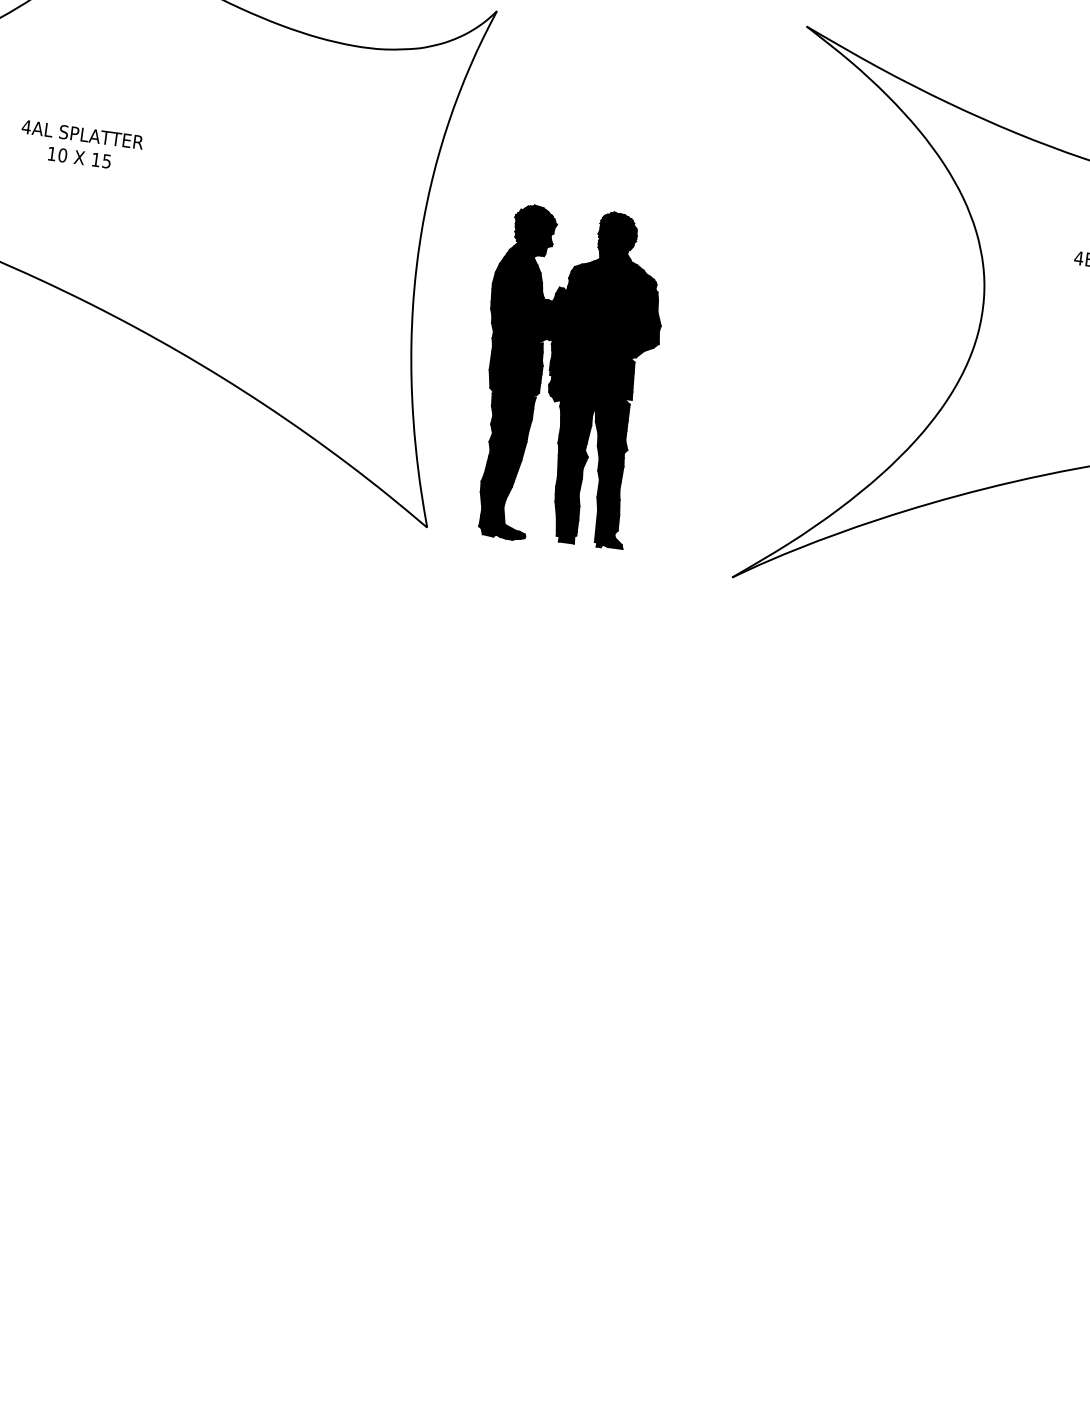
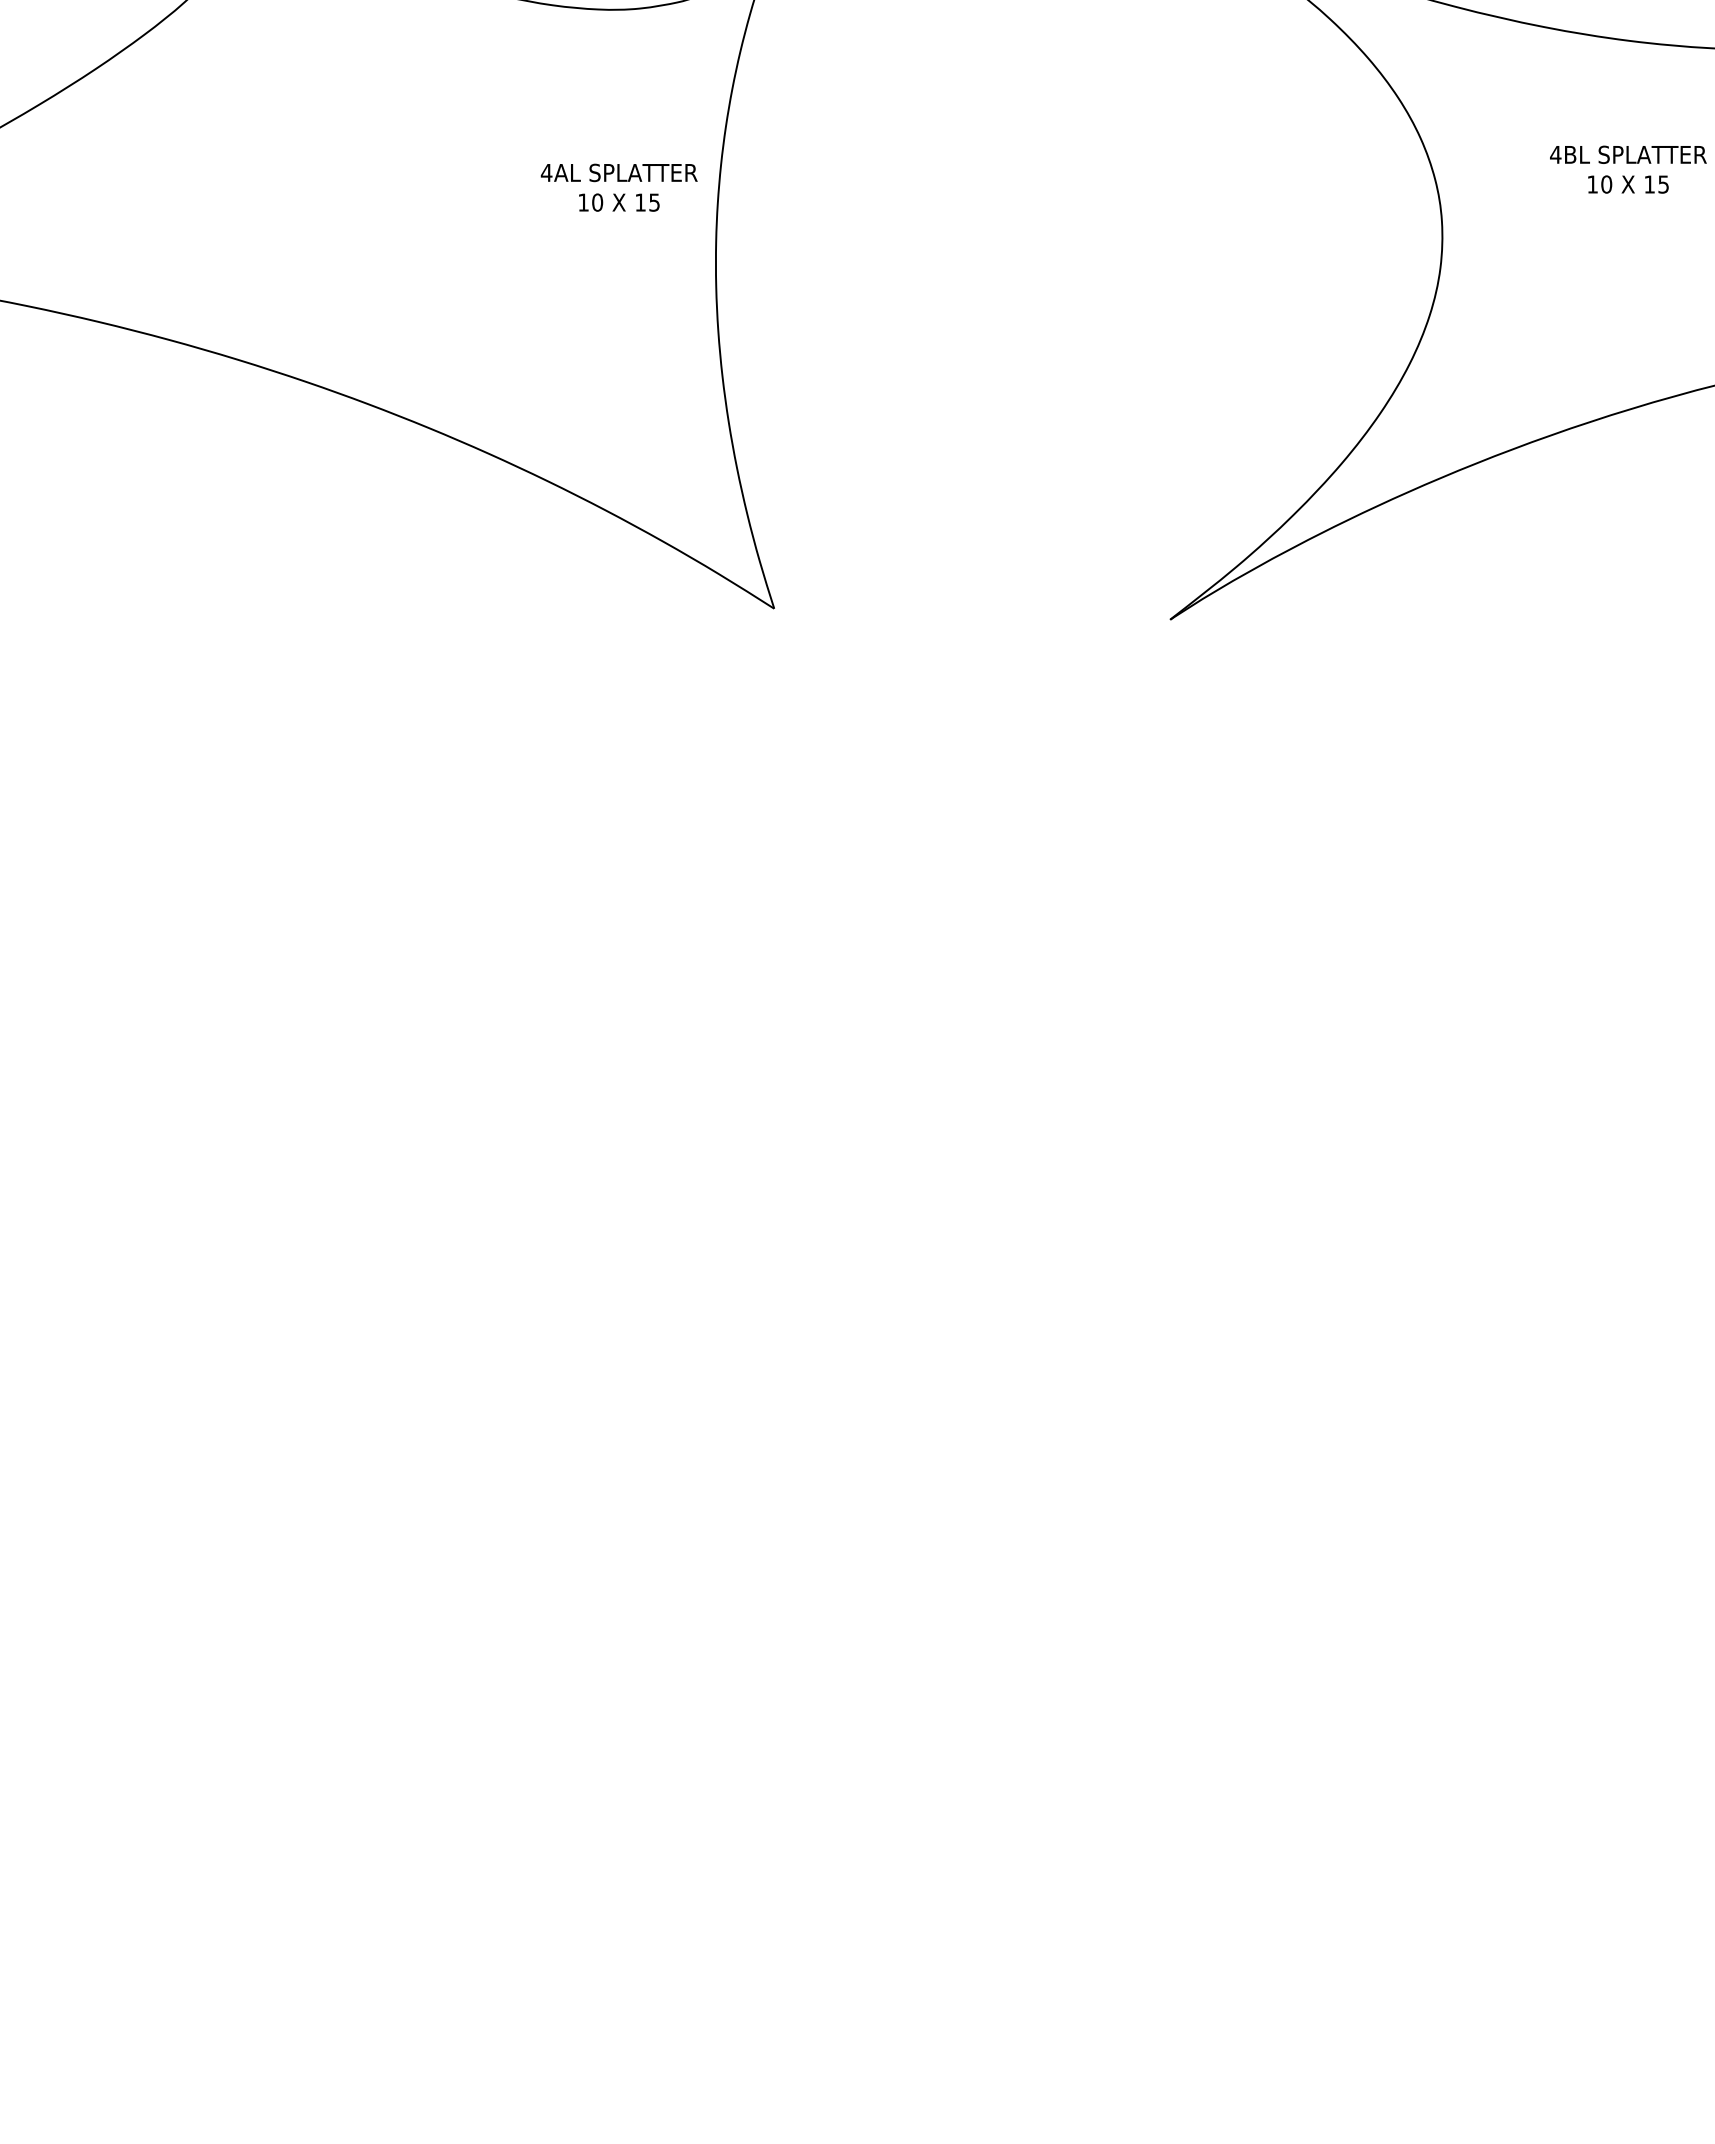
text: (80, 145) -> (618, 187), moved
part: (566, 376) -> (925, 392), removed

